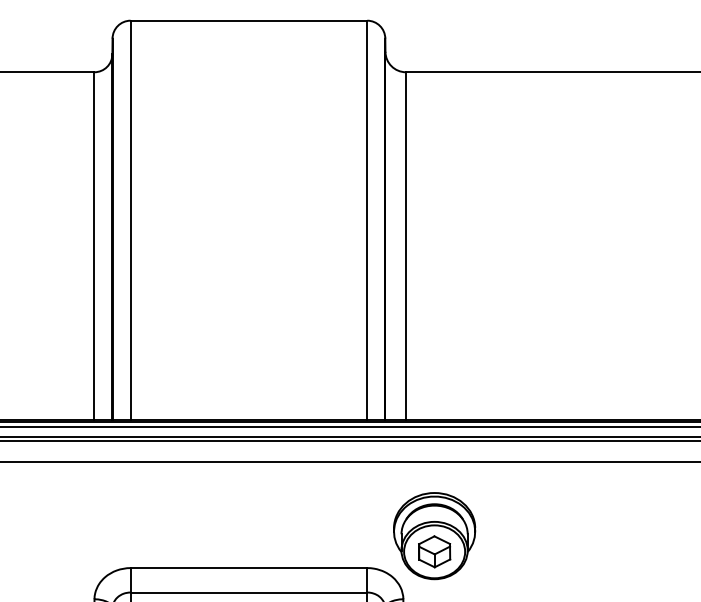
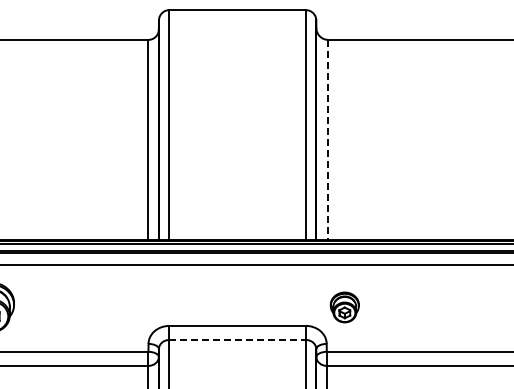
line: (406, 246) -> (328, 140), solid -> dashed
part: (434, 536) -> (344, 307), size x0.6
line: (250, 593) -> (238, 340), solid -> dashed

